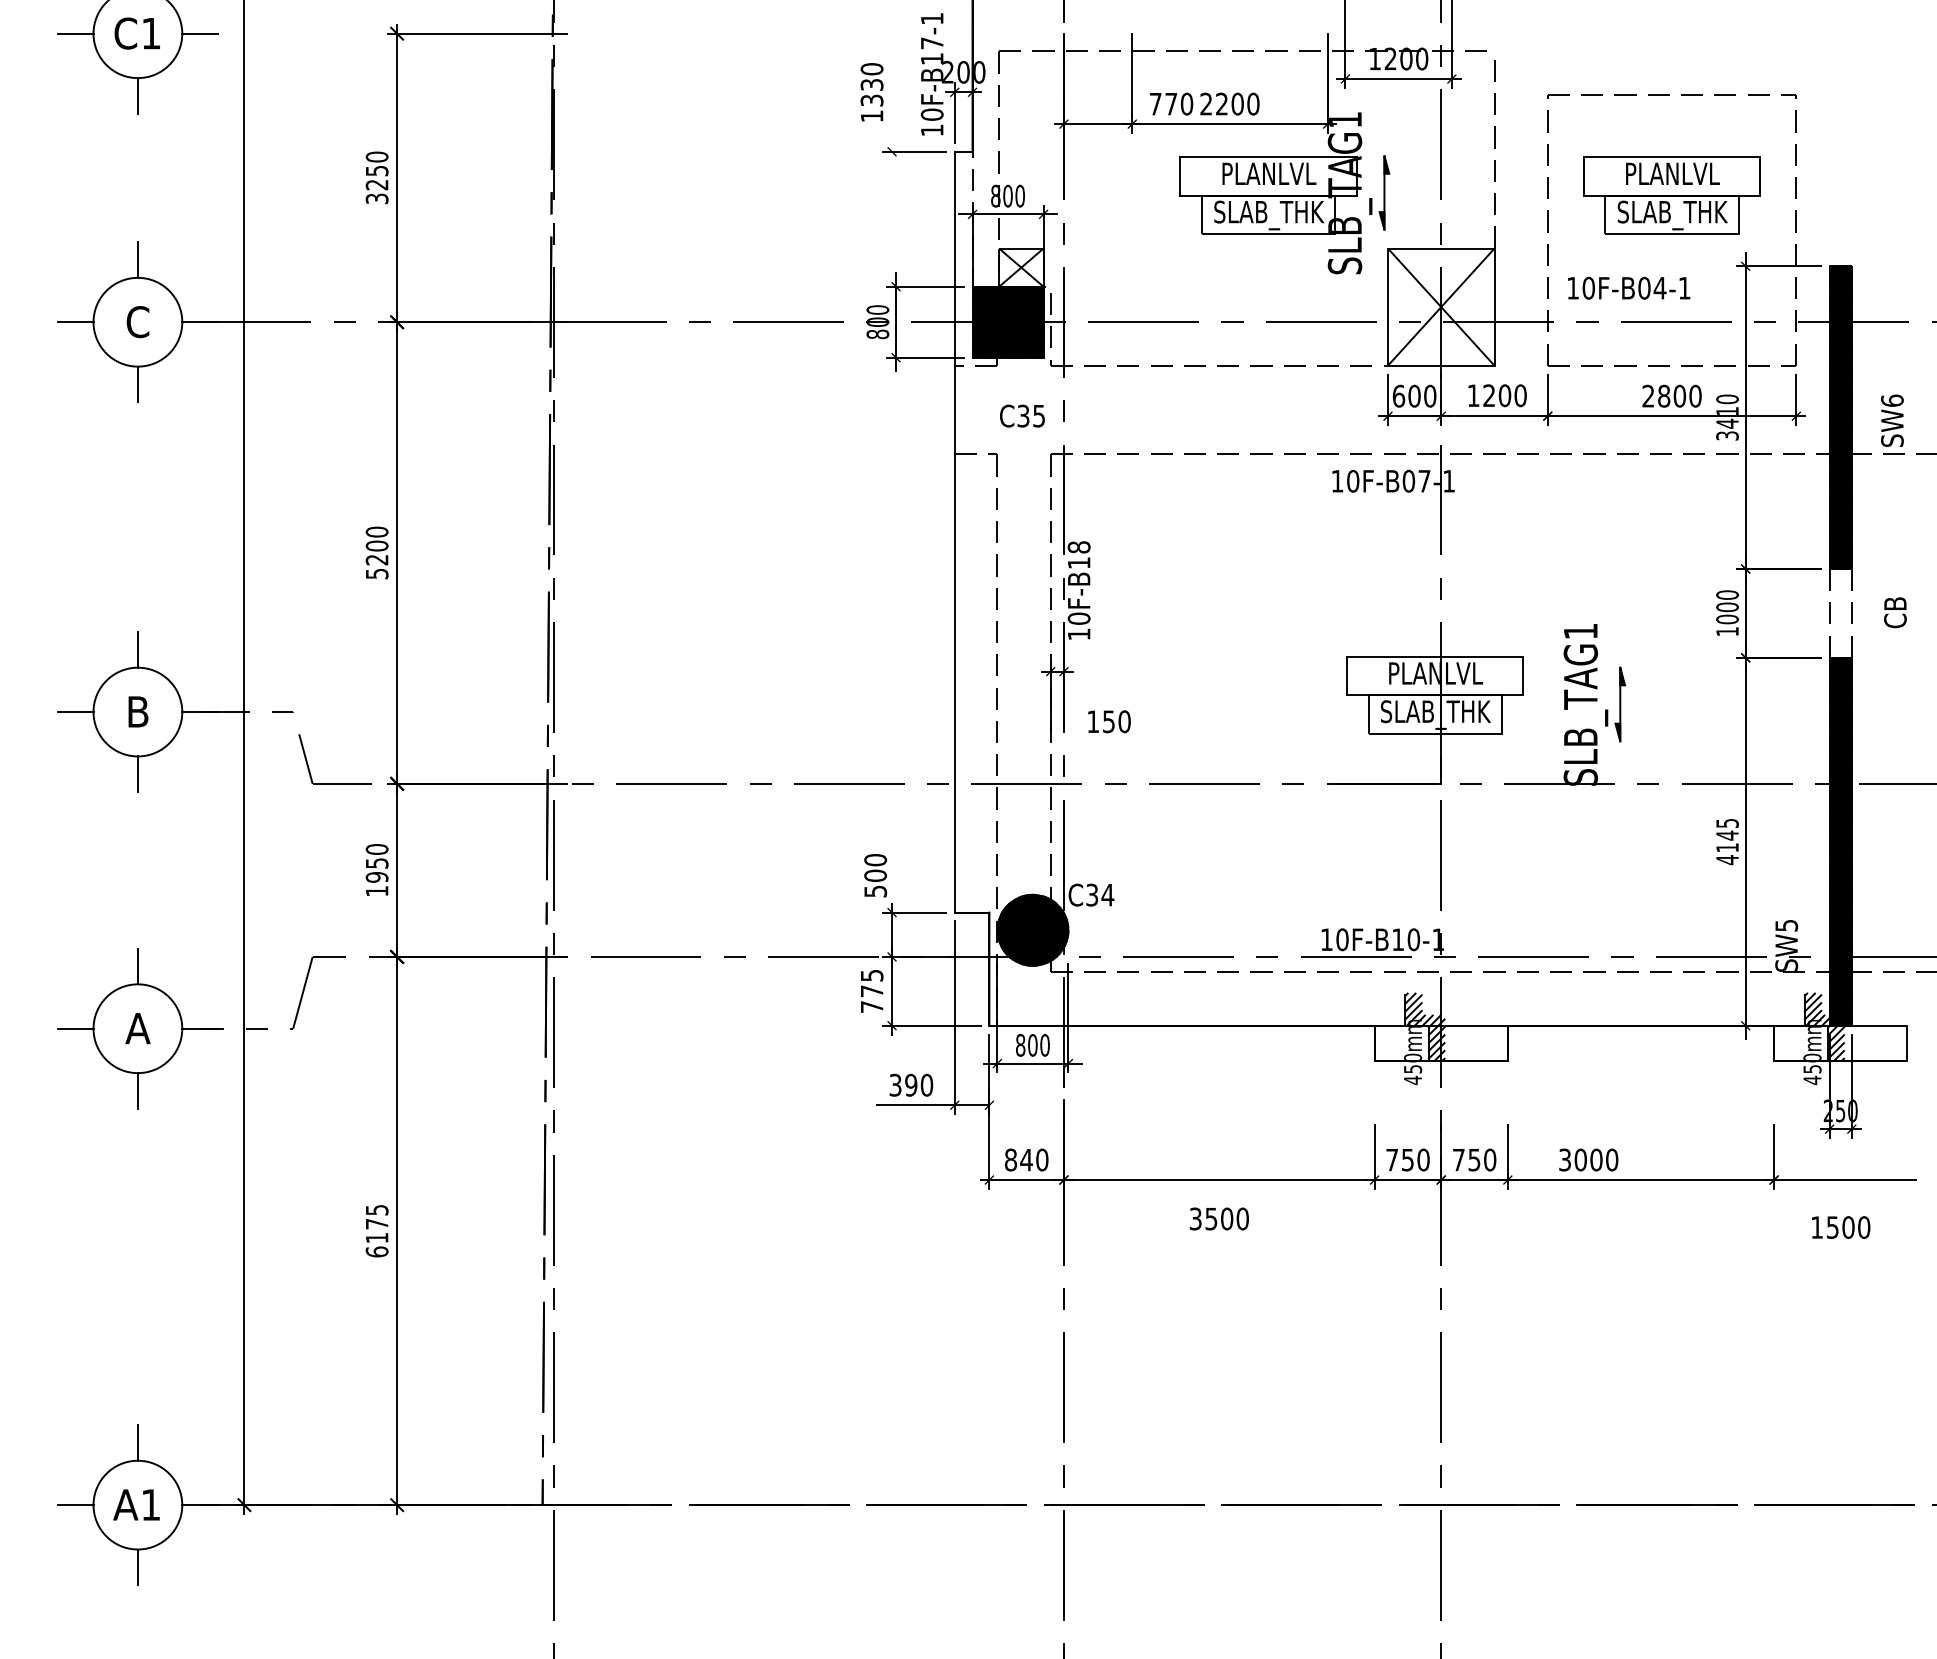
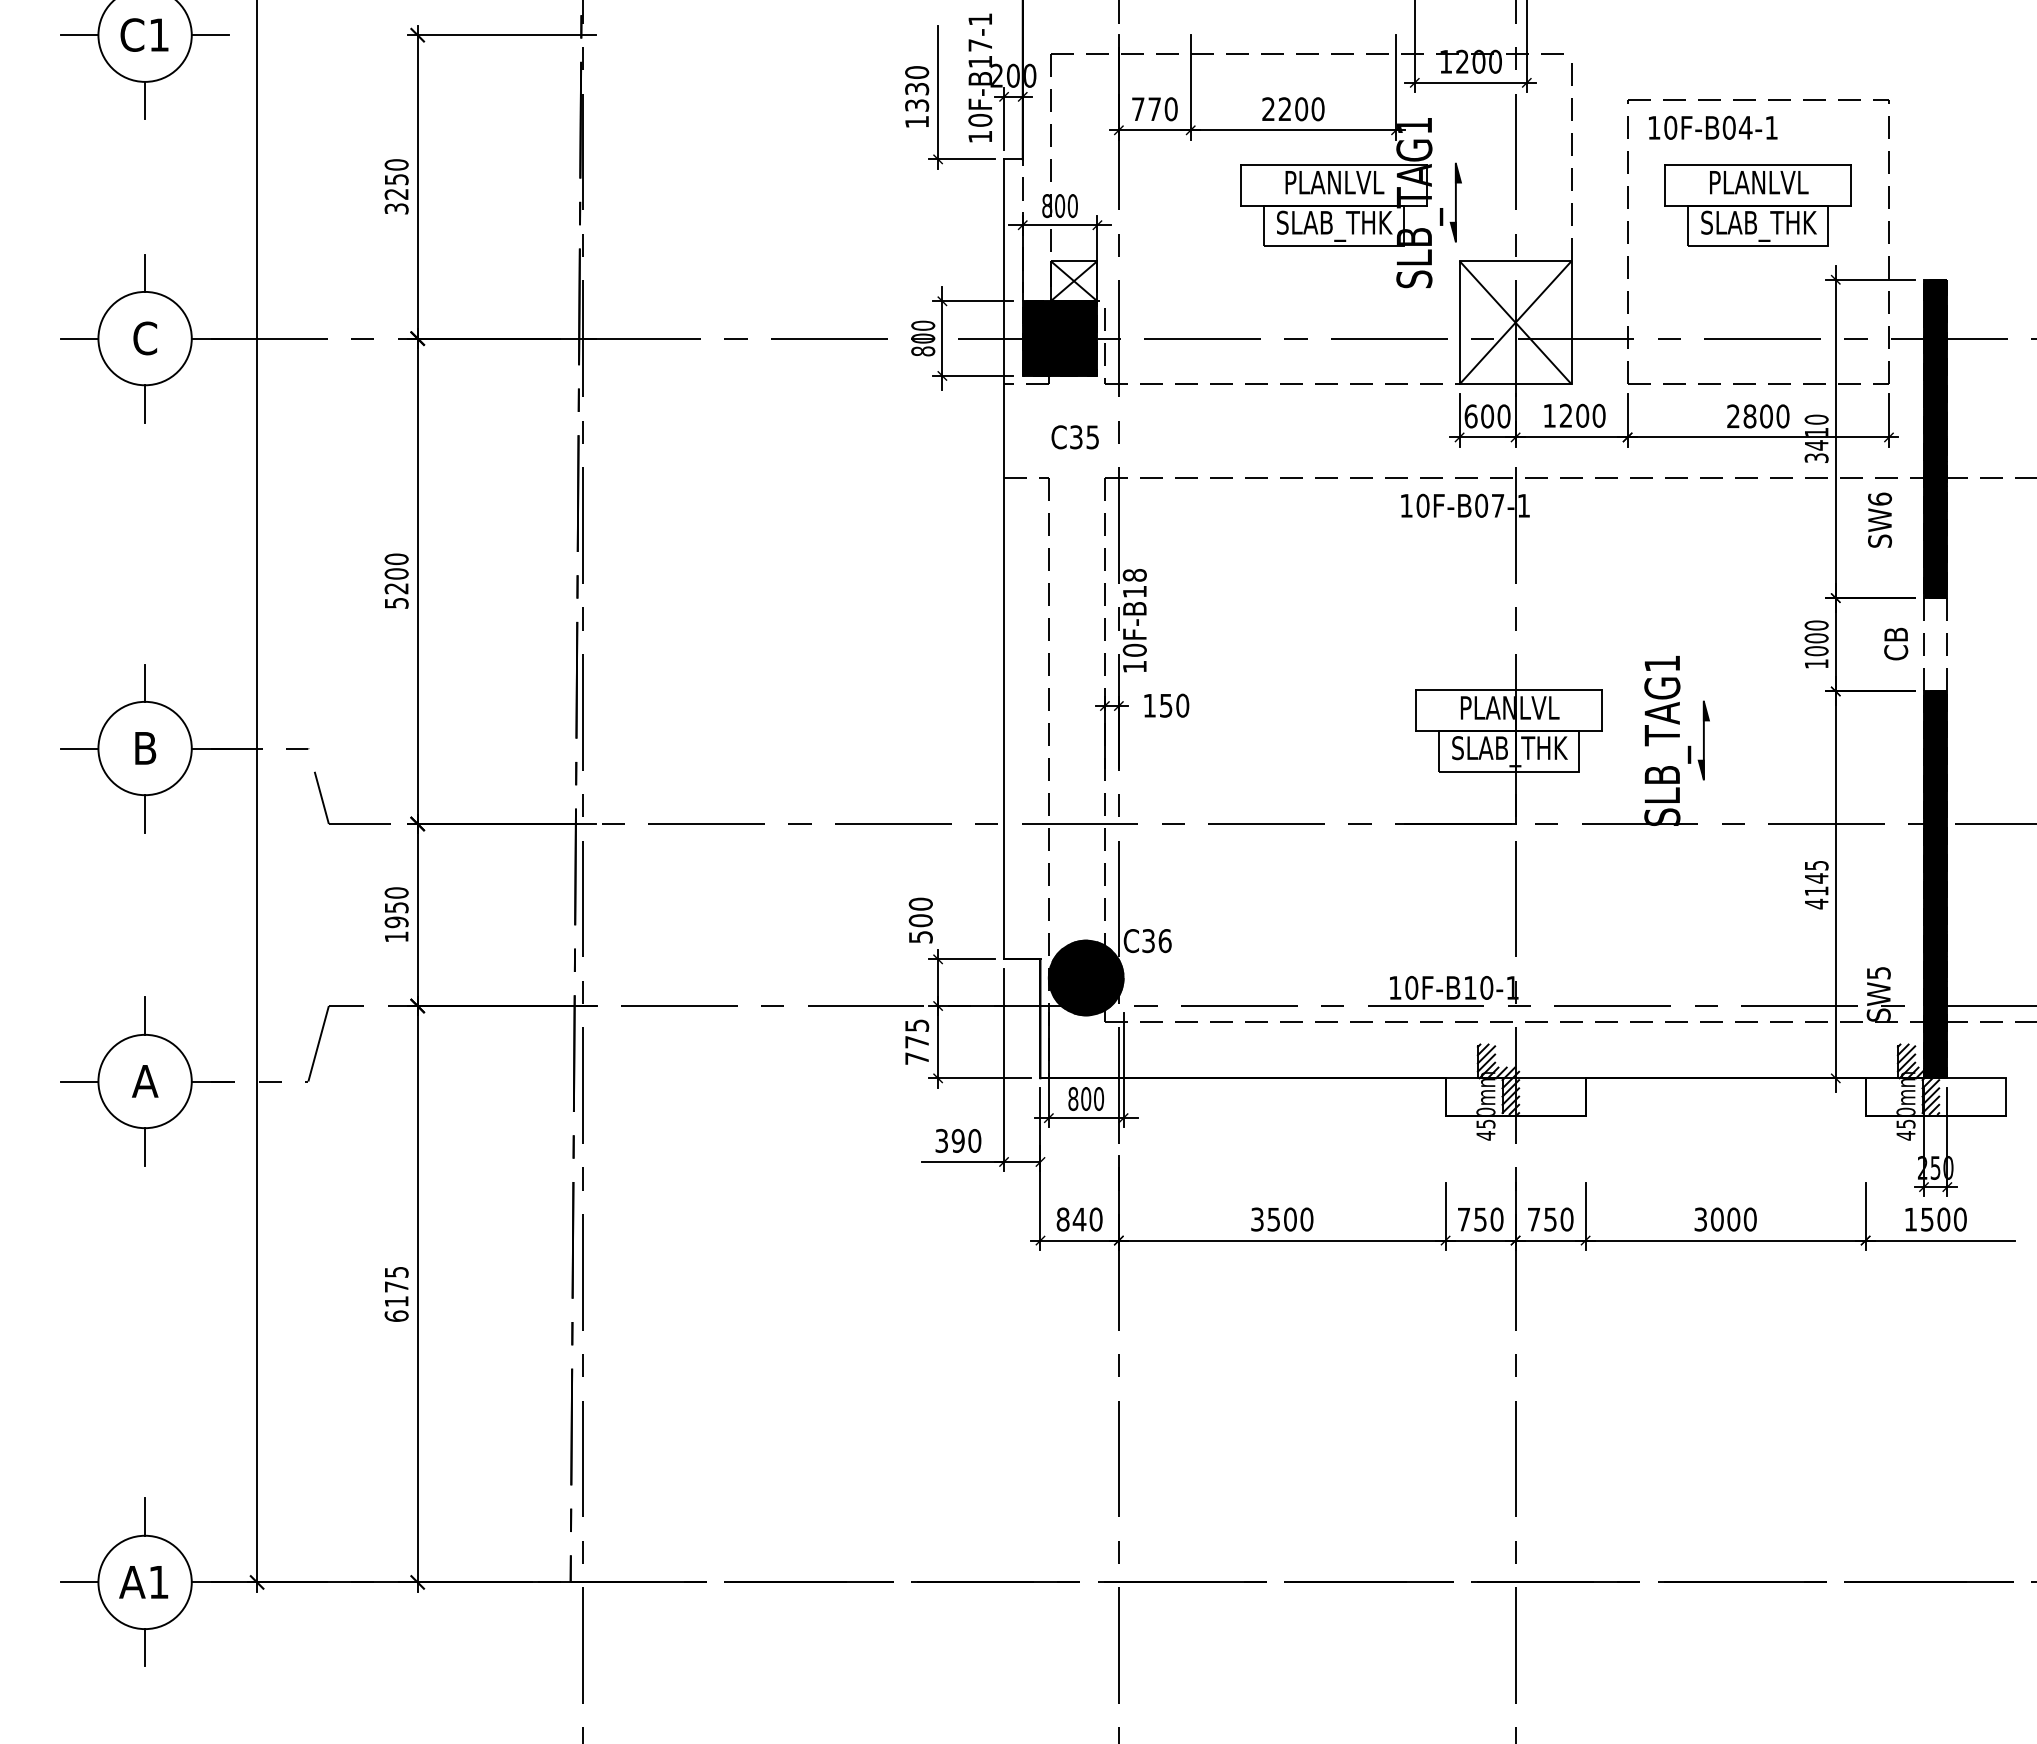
line: (892, 91) -> (938, 96), added
text: (1171, 104) -> (1154, 109), moved
text: (1629, 287) -> (1713, 127), moved
text: (1891, 420) -> (1879, 519), moved
text: (1895, 612) -> (1896, 643), moved
text: (1109, 721) -> (1166, 705), moved
text: (1107, 895) -> (1164, 941), C34 -> C36
text: (1588, 1159) -> (1725, 1219), moved
text: (1219, 1218) -> (1282, 1219), moved
text: (1840, 1227) -> (1935, 1219), moved

